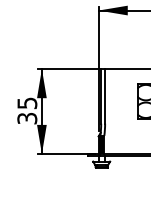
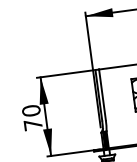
text: (27, 110) -> (32, 117), 35 -> 70

